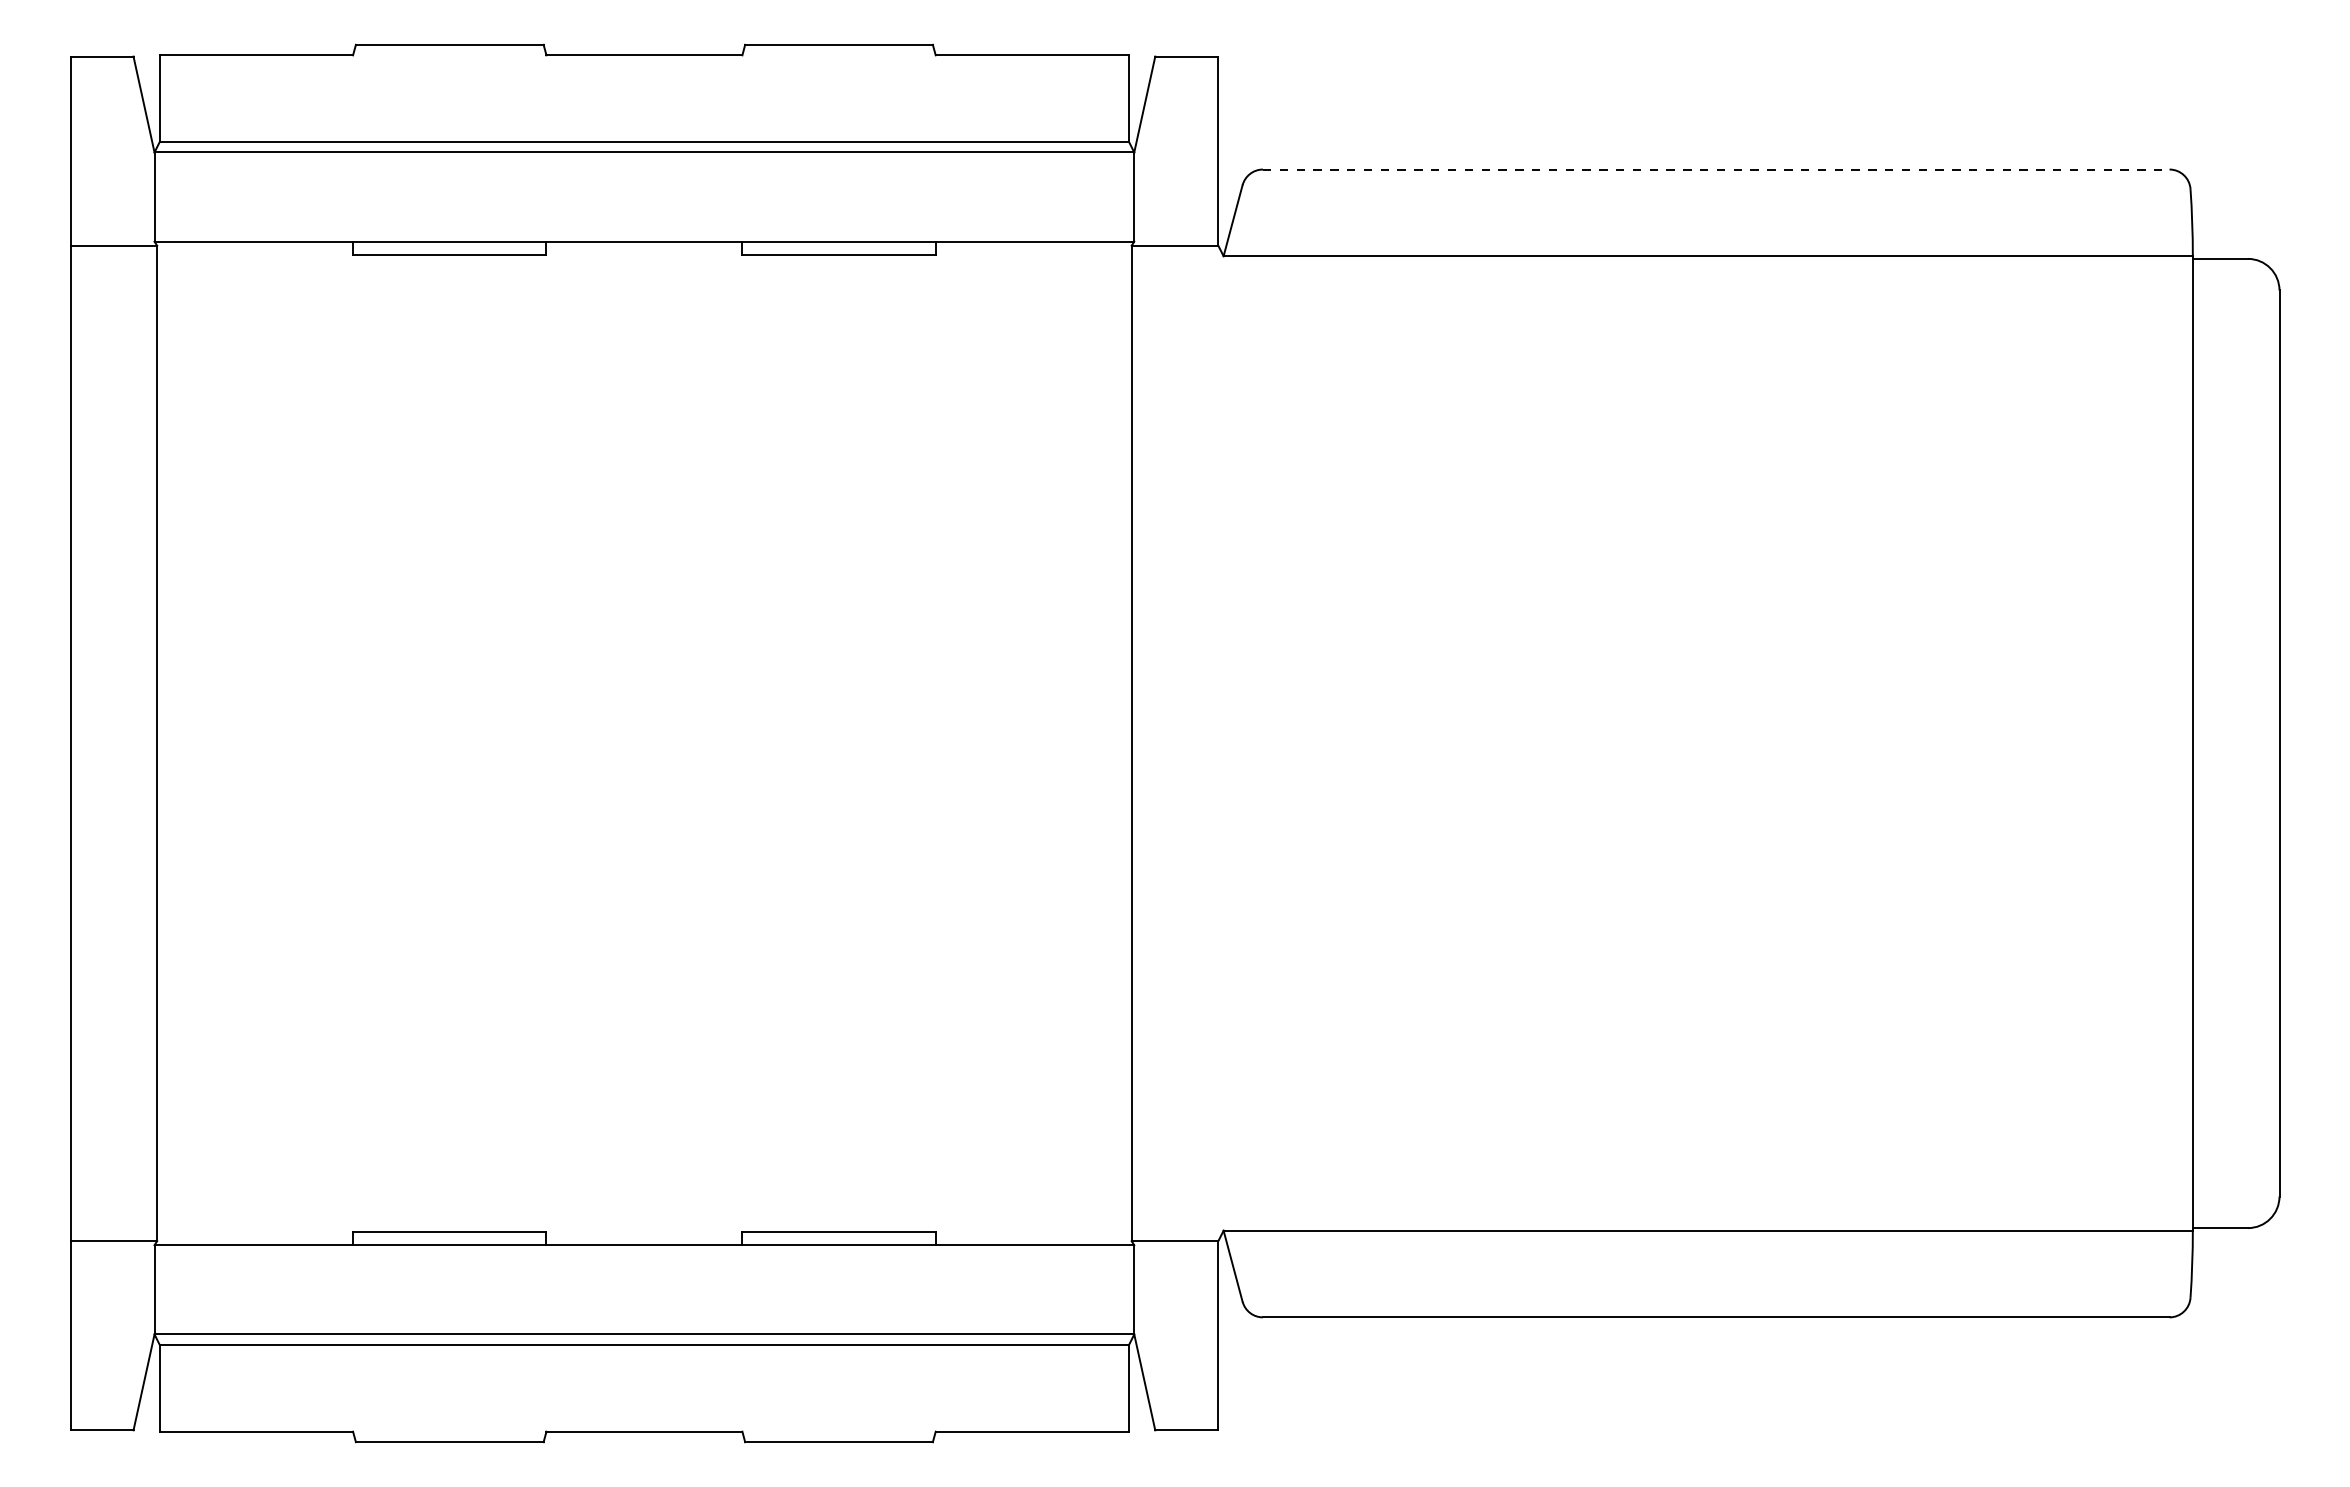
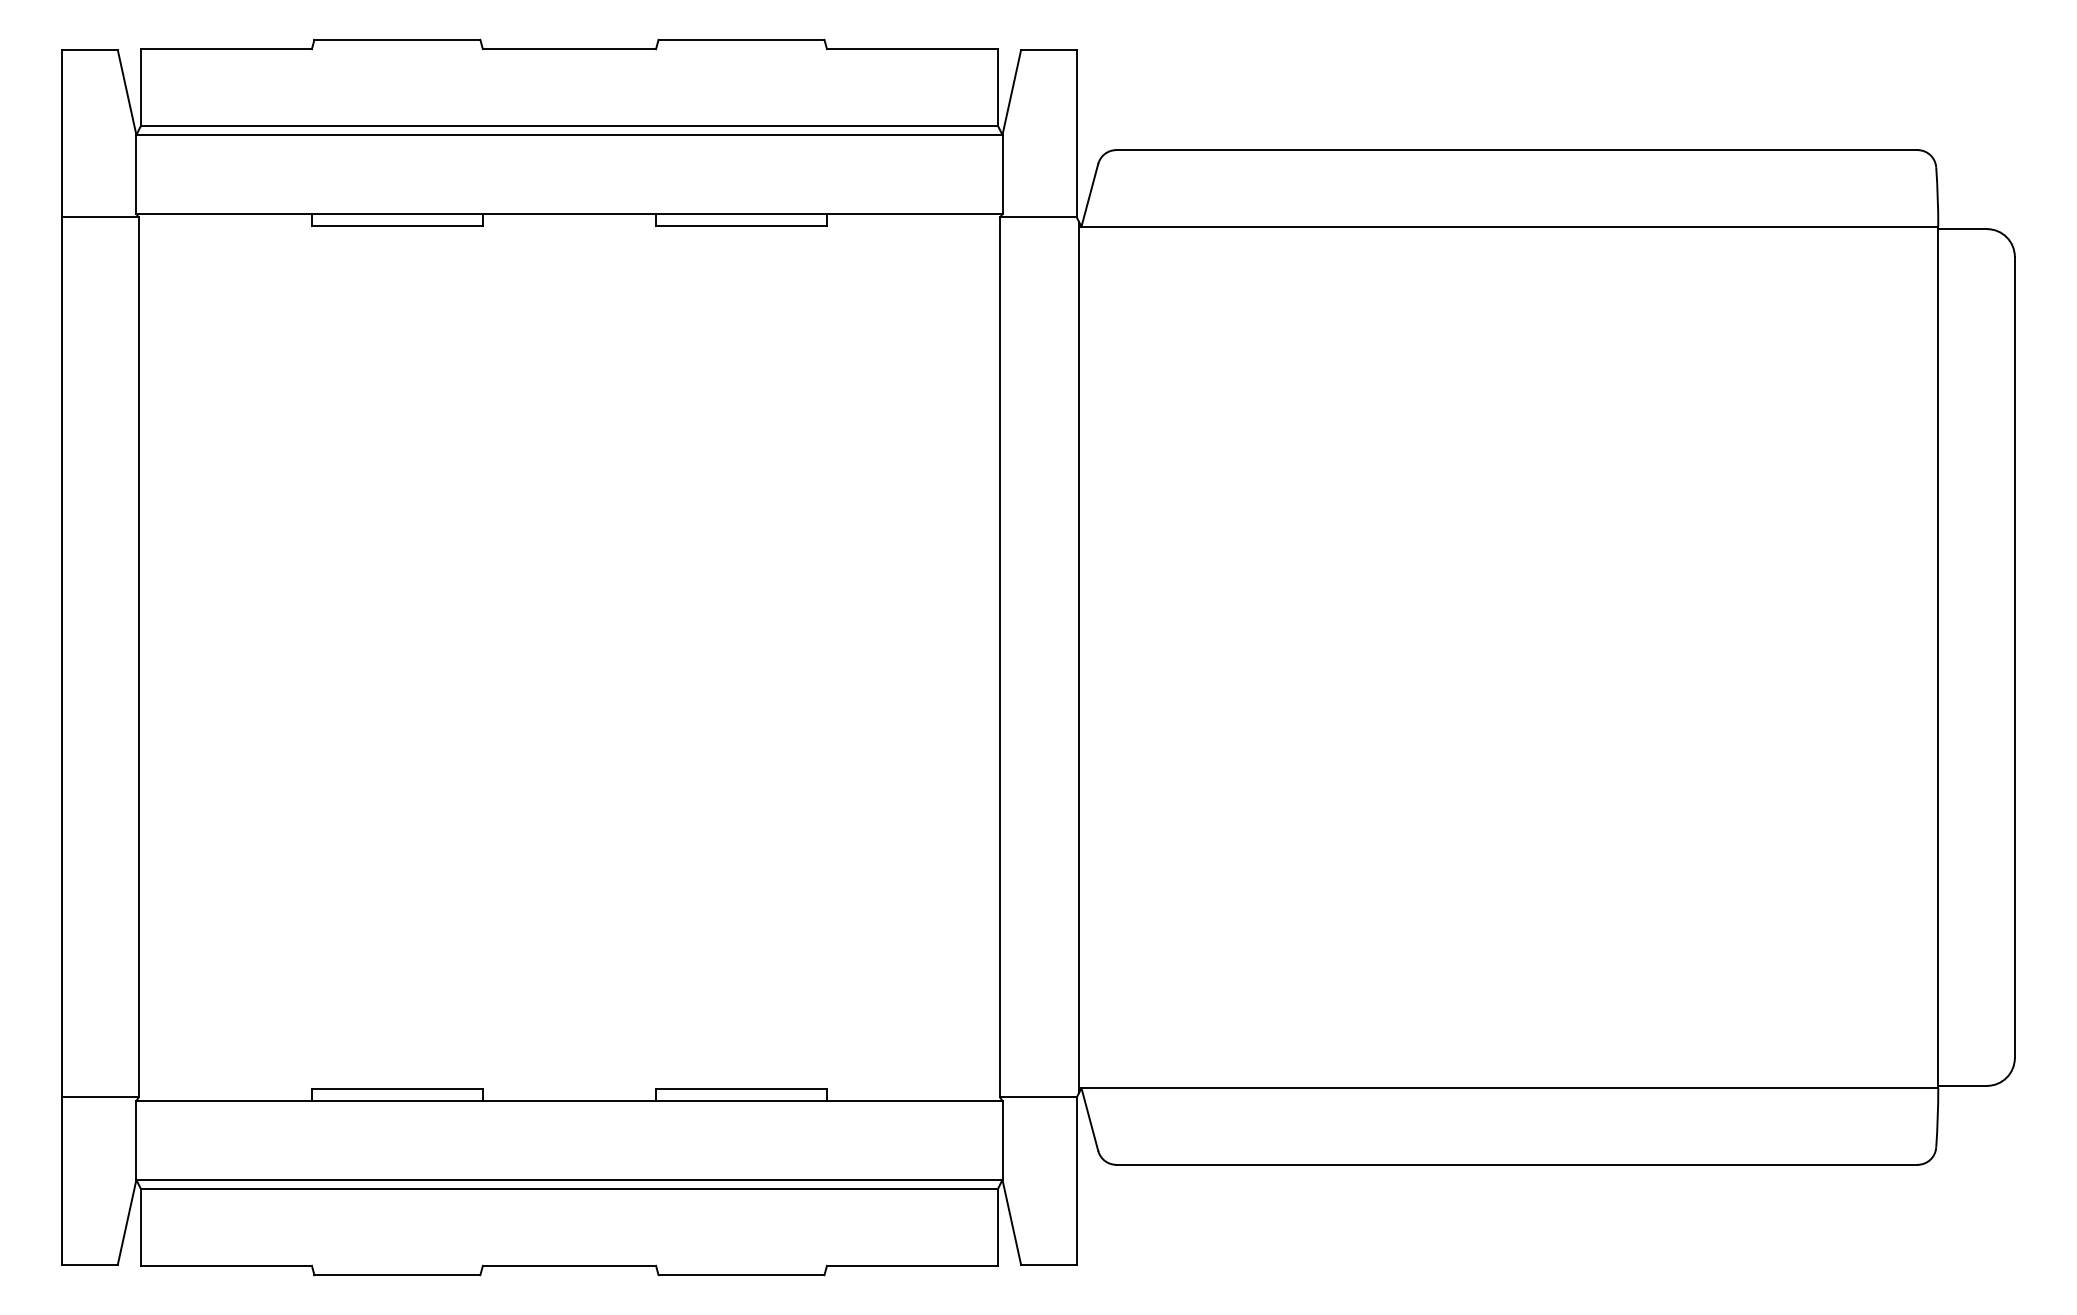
line: (1716, 169) -> (1517, 150), dashed -> solid
line: (1221, 743) -> (1079, 657), added

